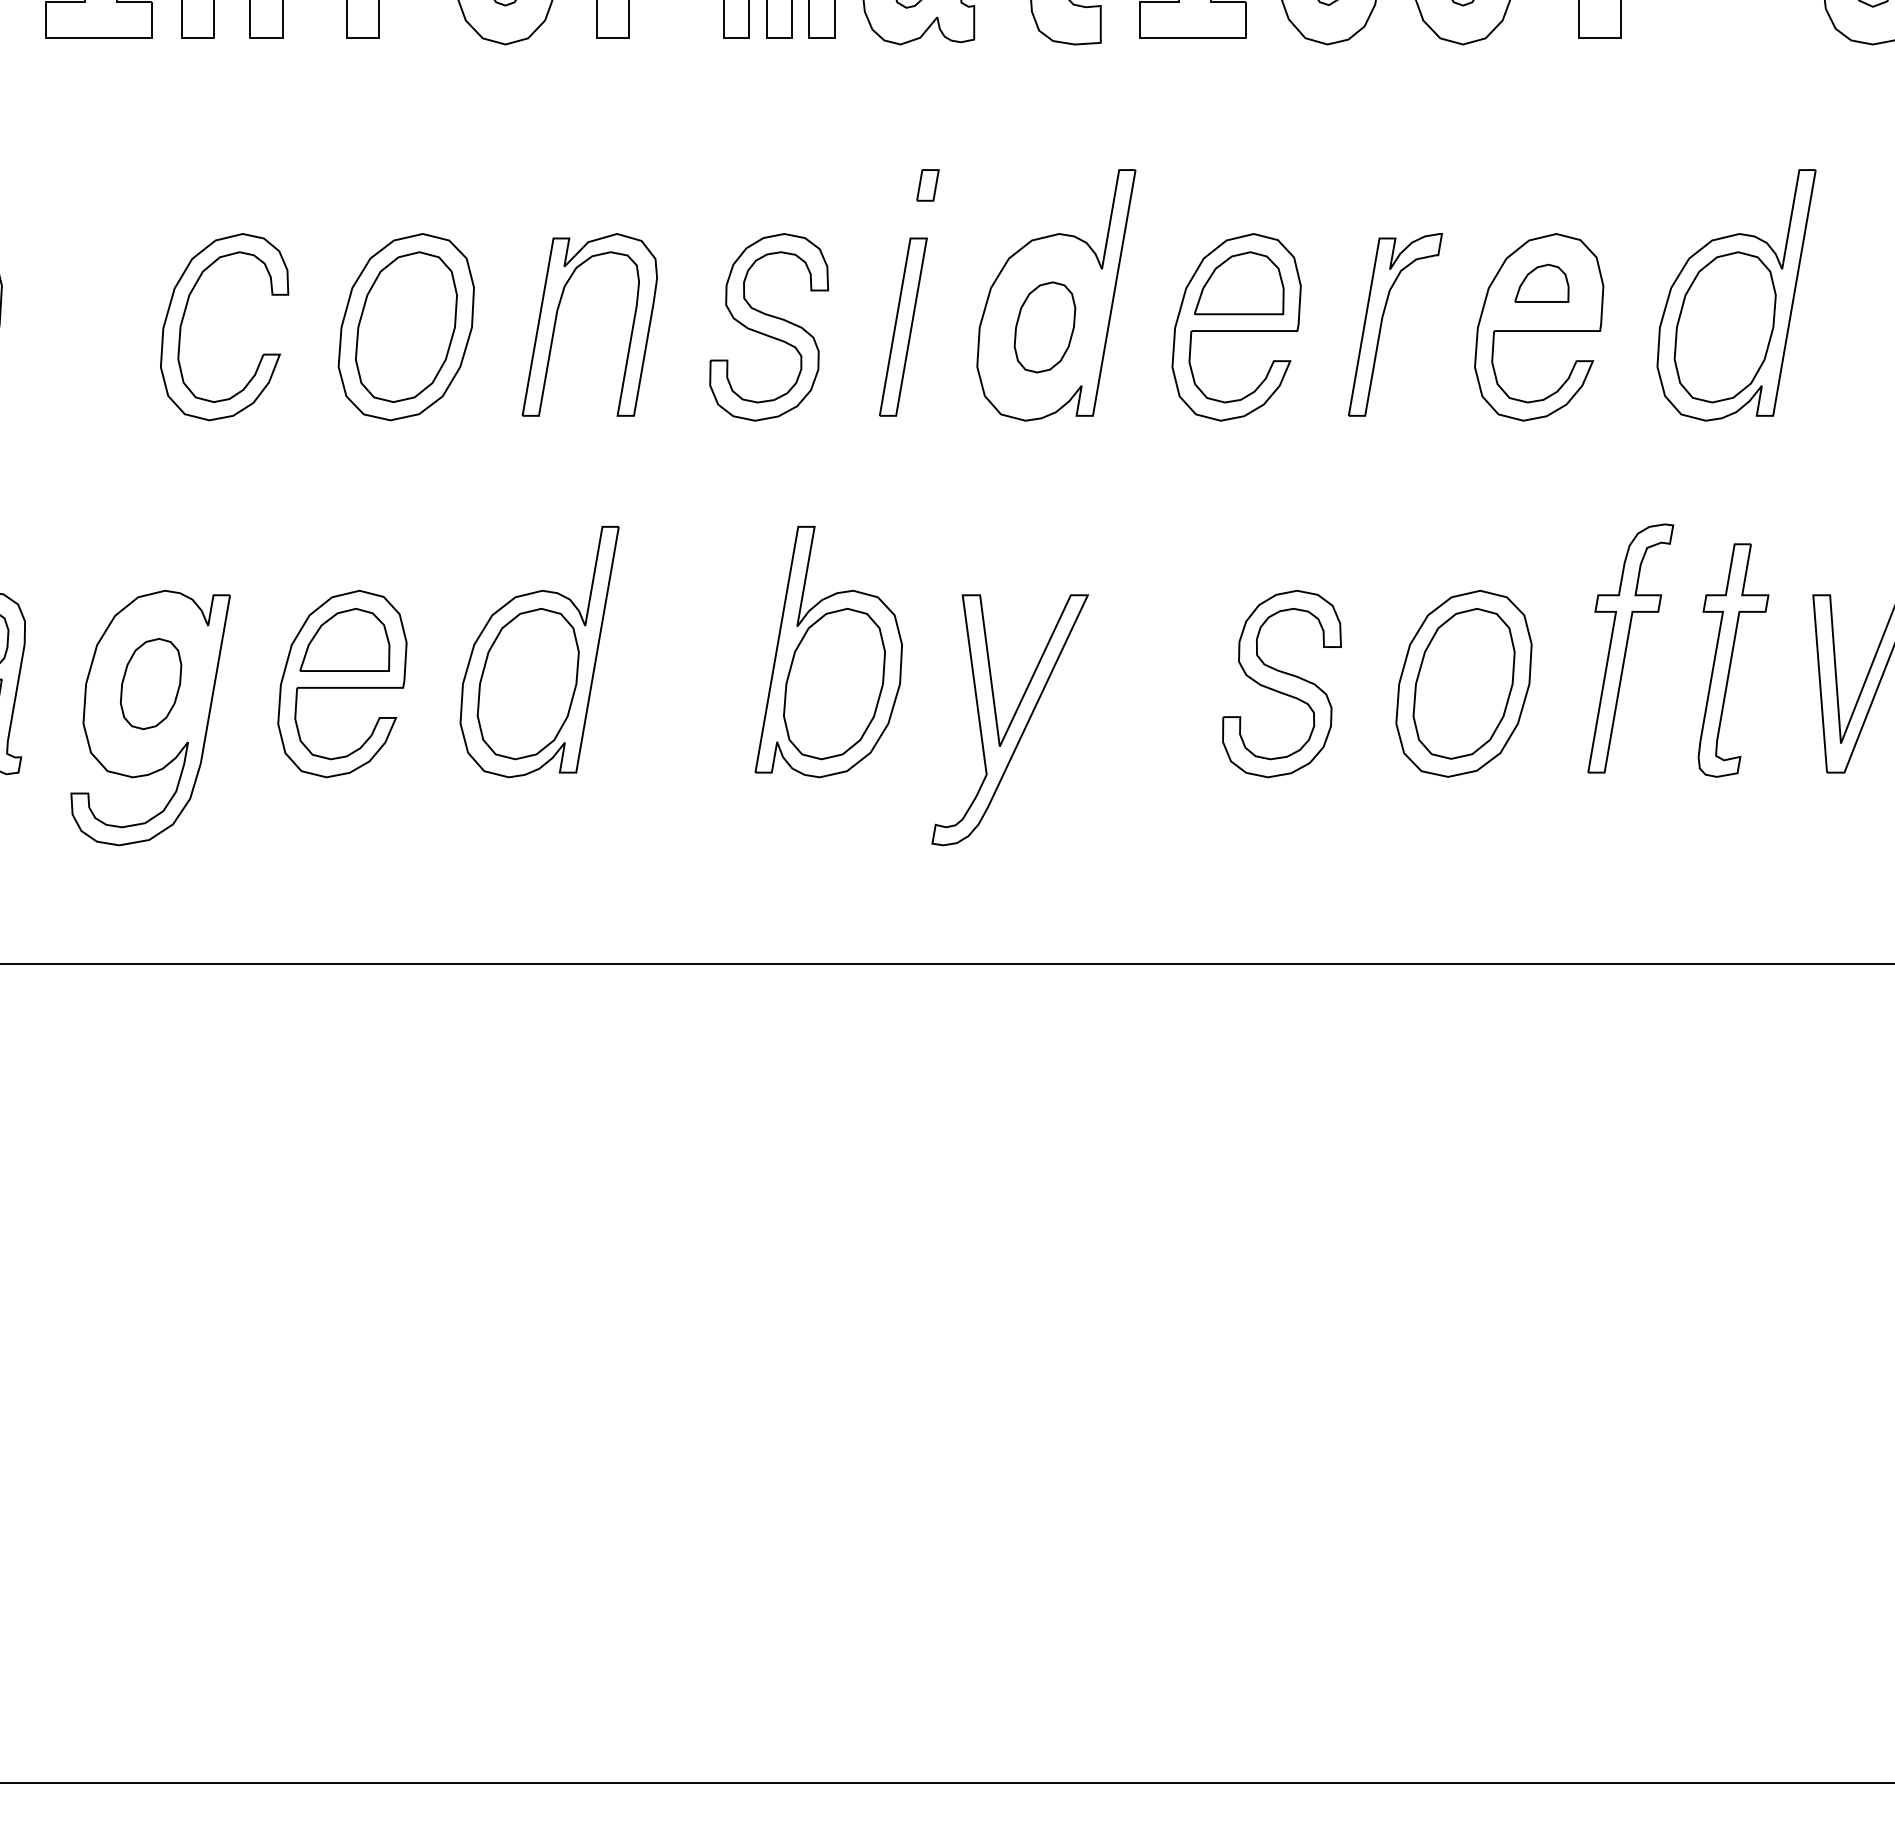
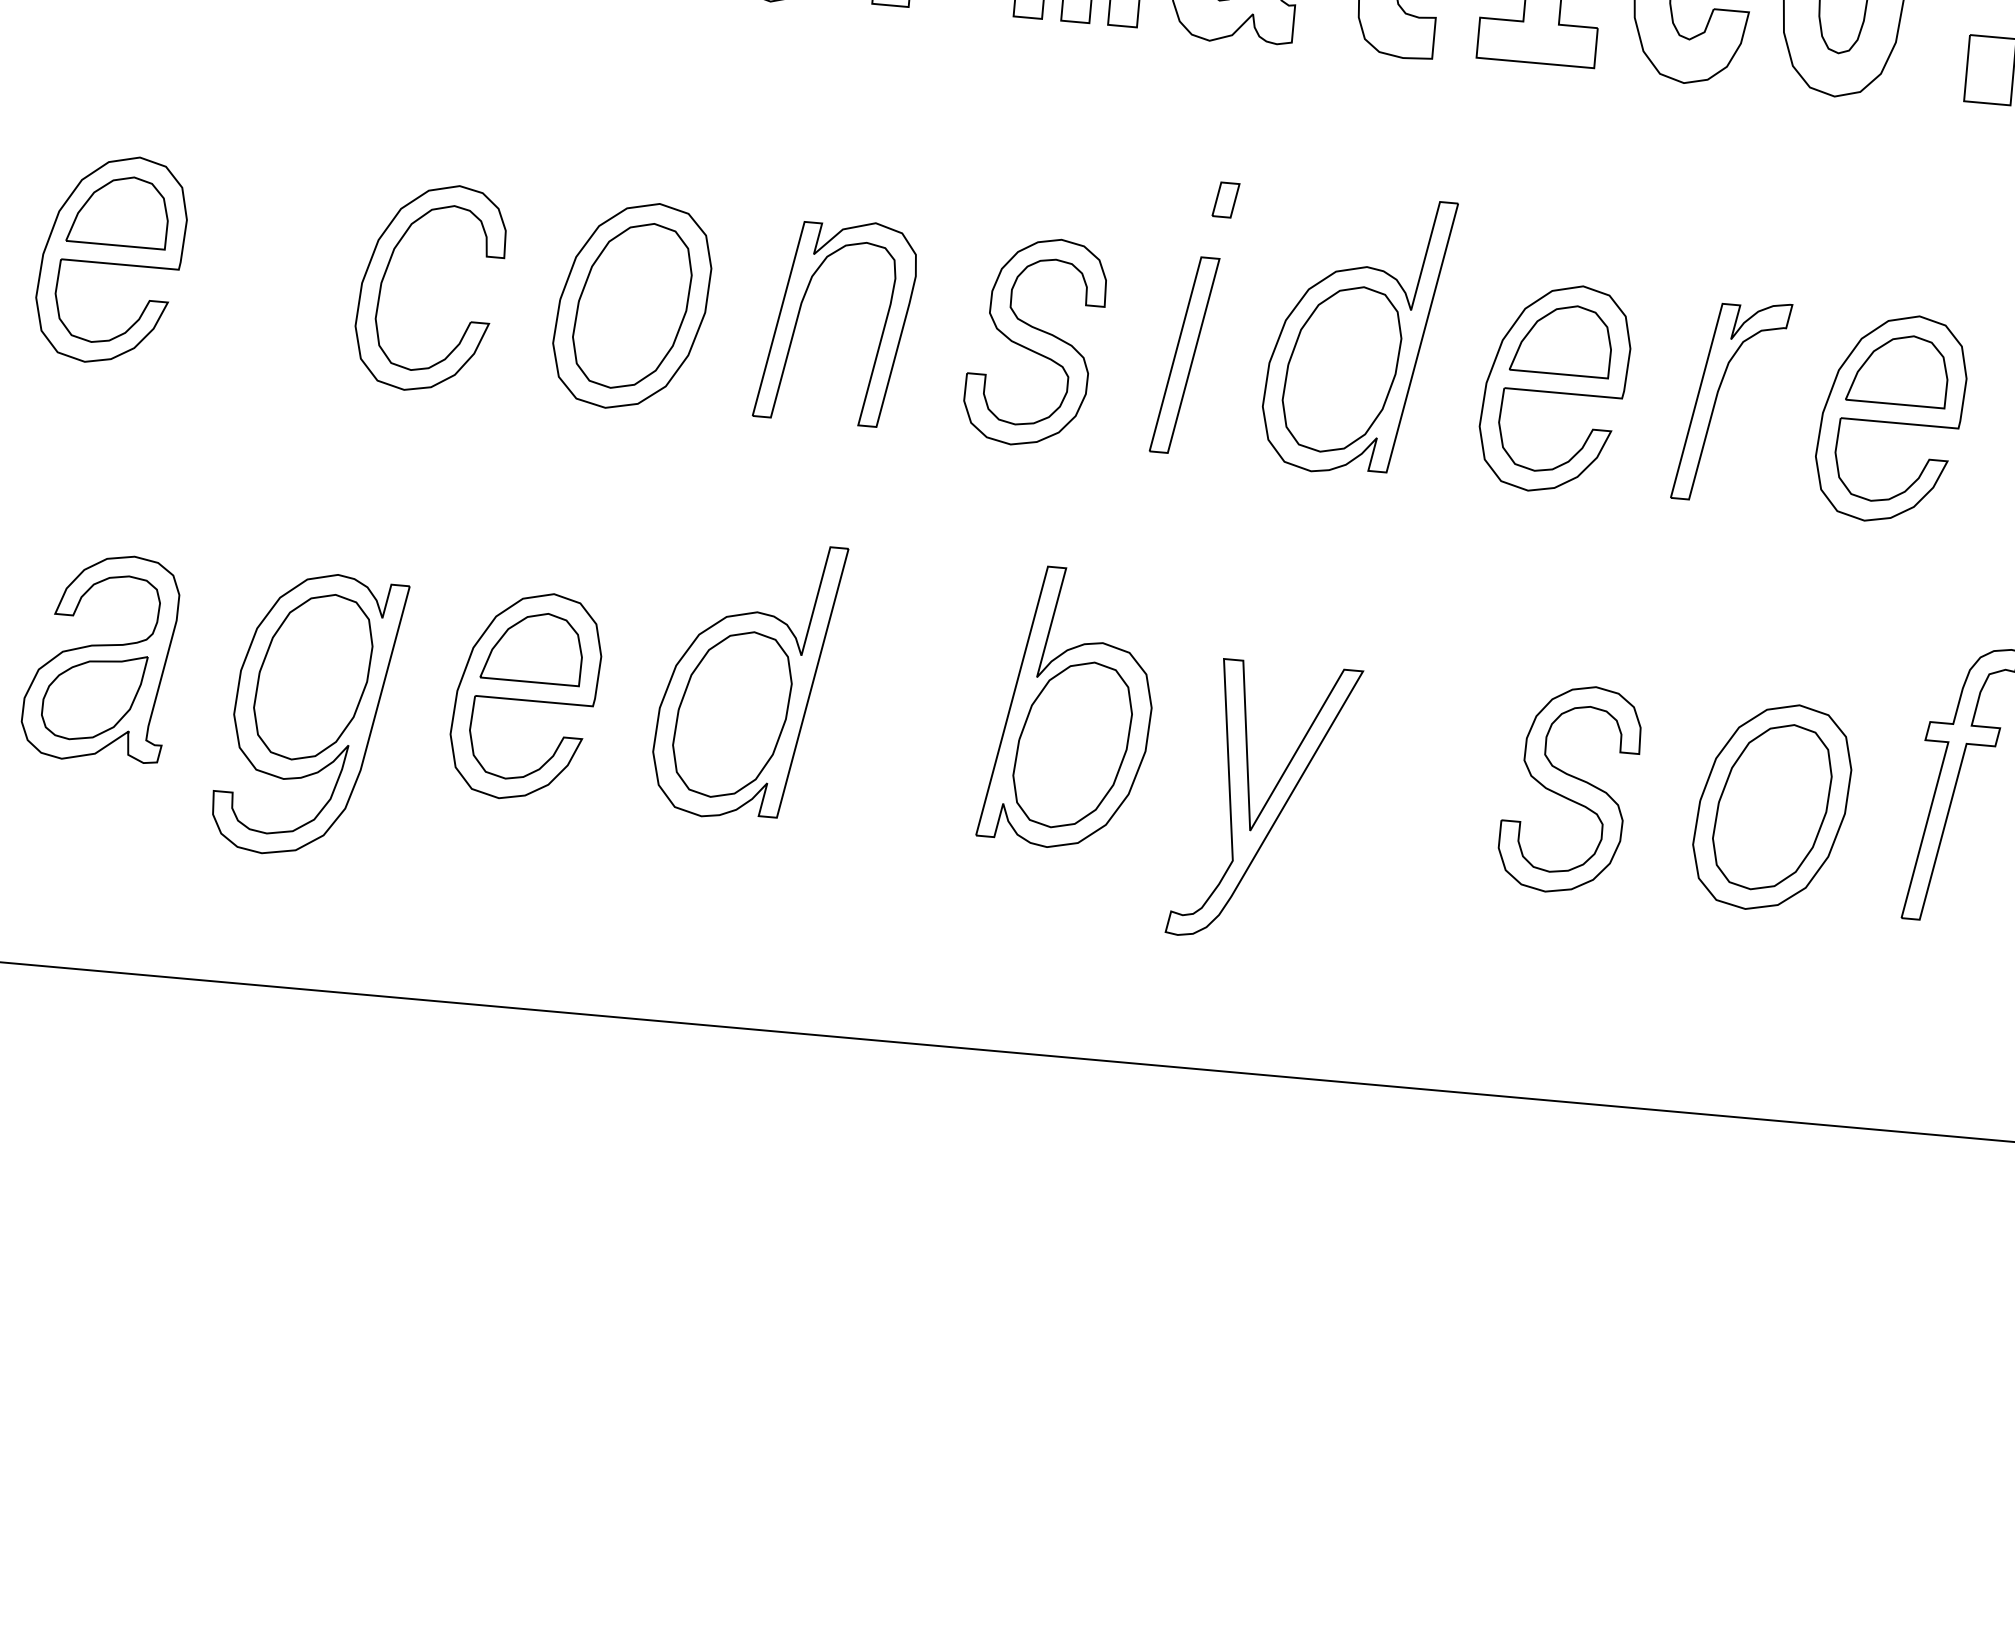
part: (1541, 283) -> (1898, 369), size x1.67
part: (1044, 327) -> (1341, 369), size x1.67
part: (150, 683) -> (312, 676), size x1.67

